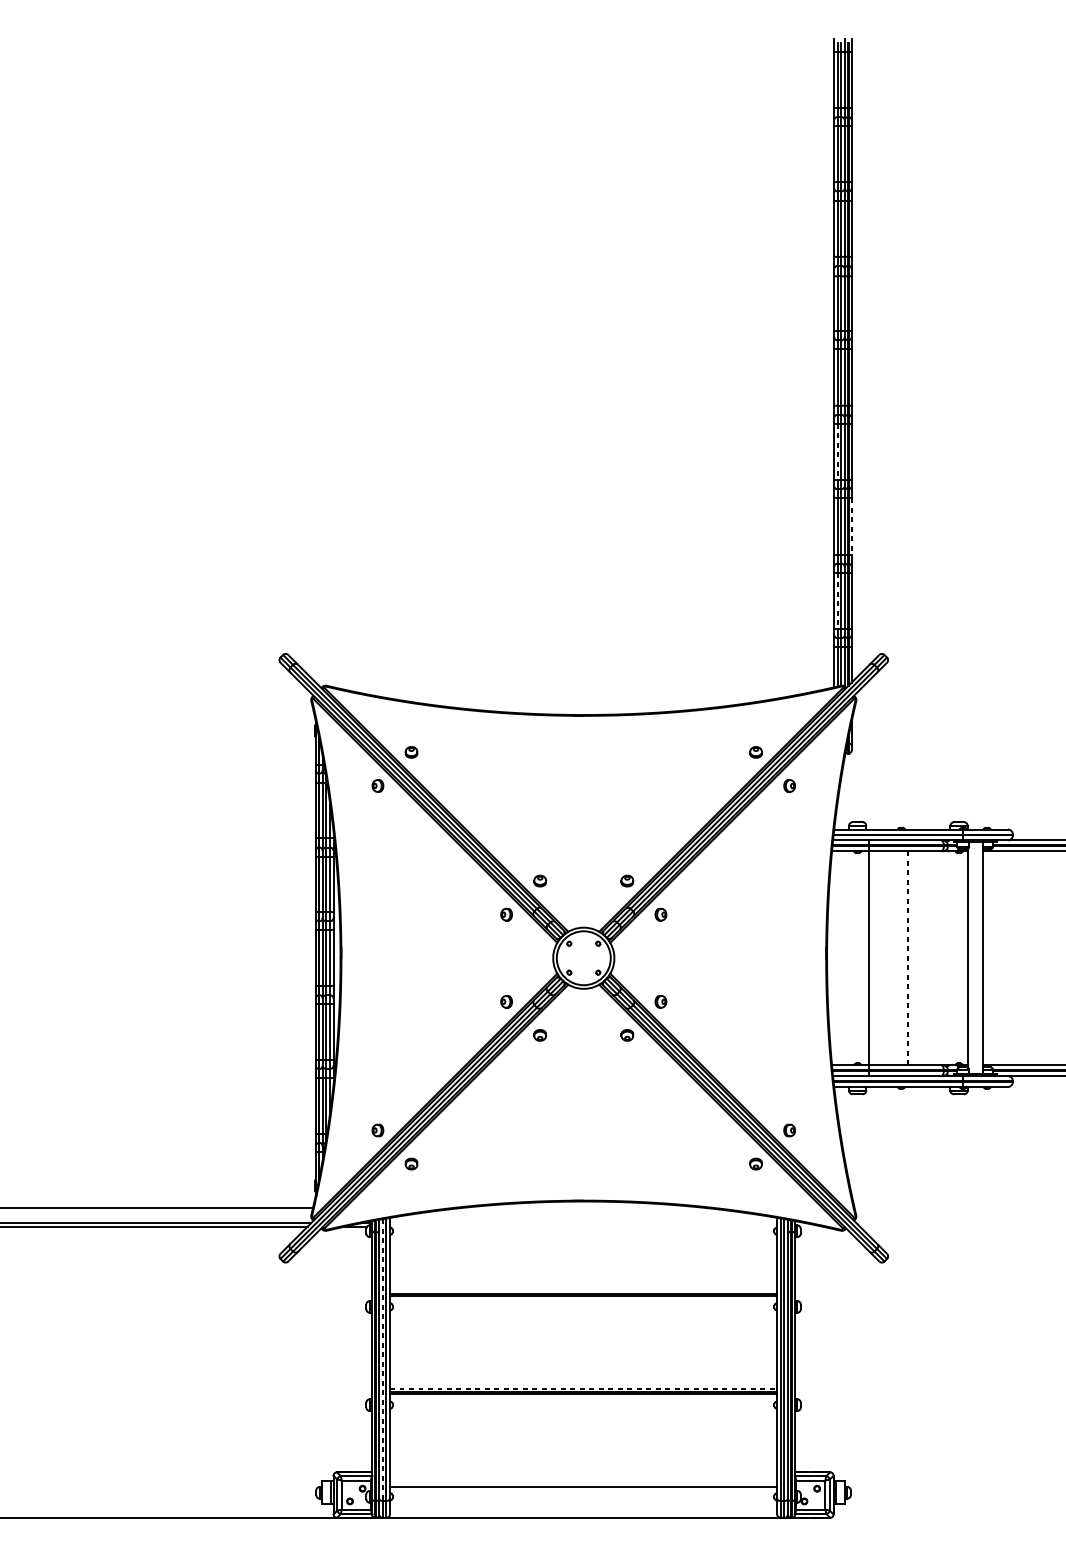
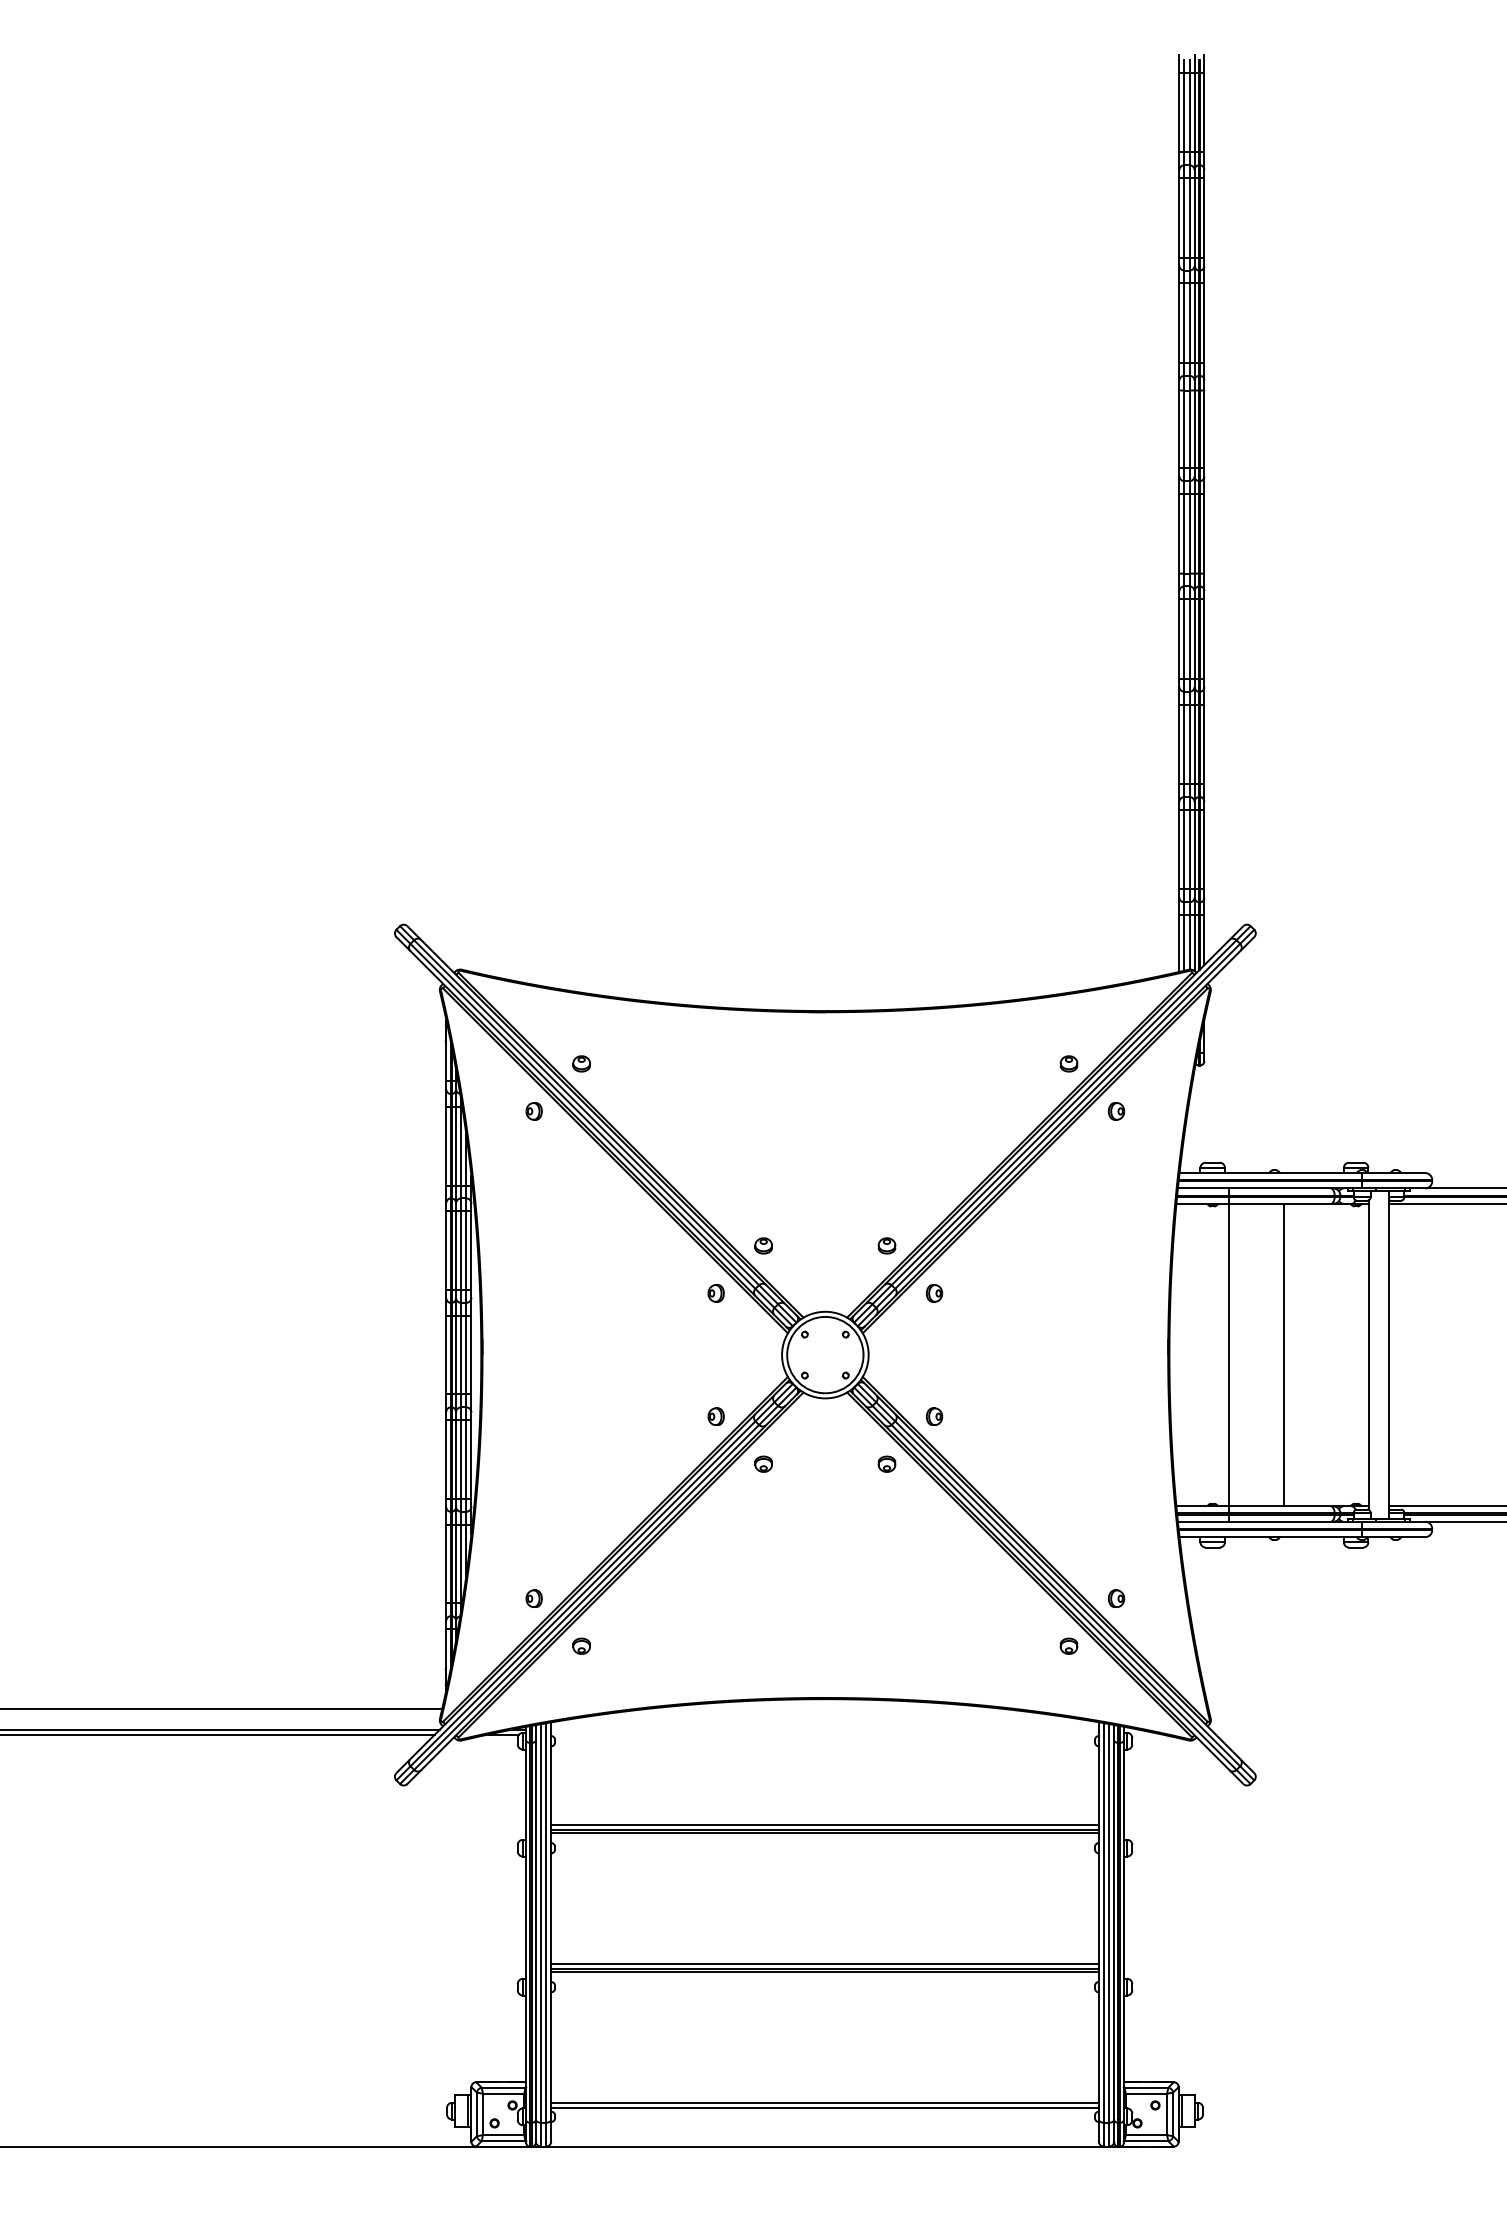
line: (837, 452) -> (1184, 639), dashed -> solid
line: (851, 526) -> (1204, 744), dashed -> solid
line: (837, 600) -> (1184, 849), dashed -> solid
line: (908, 957) -> (1284, 1354), dashed -> solid
line: (583, 1290) -> (824, 1824), added
line: (382, 1360) -> (540, 1923), dashed -> solid
line: (583, 1388) -> (825, 1963), dashed -> solid
line: (583, 1490) -> (824, 2107), added

